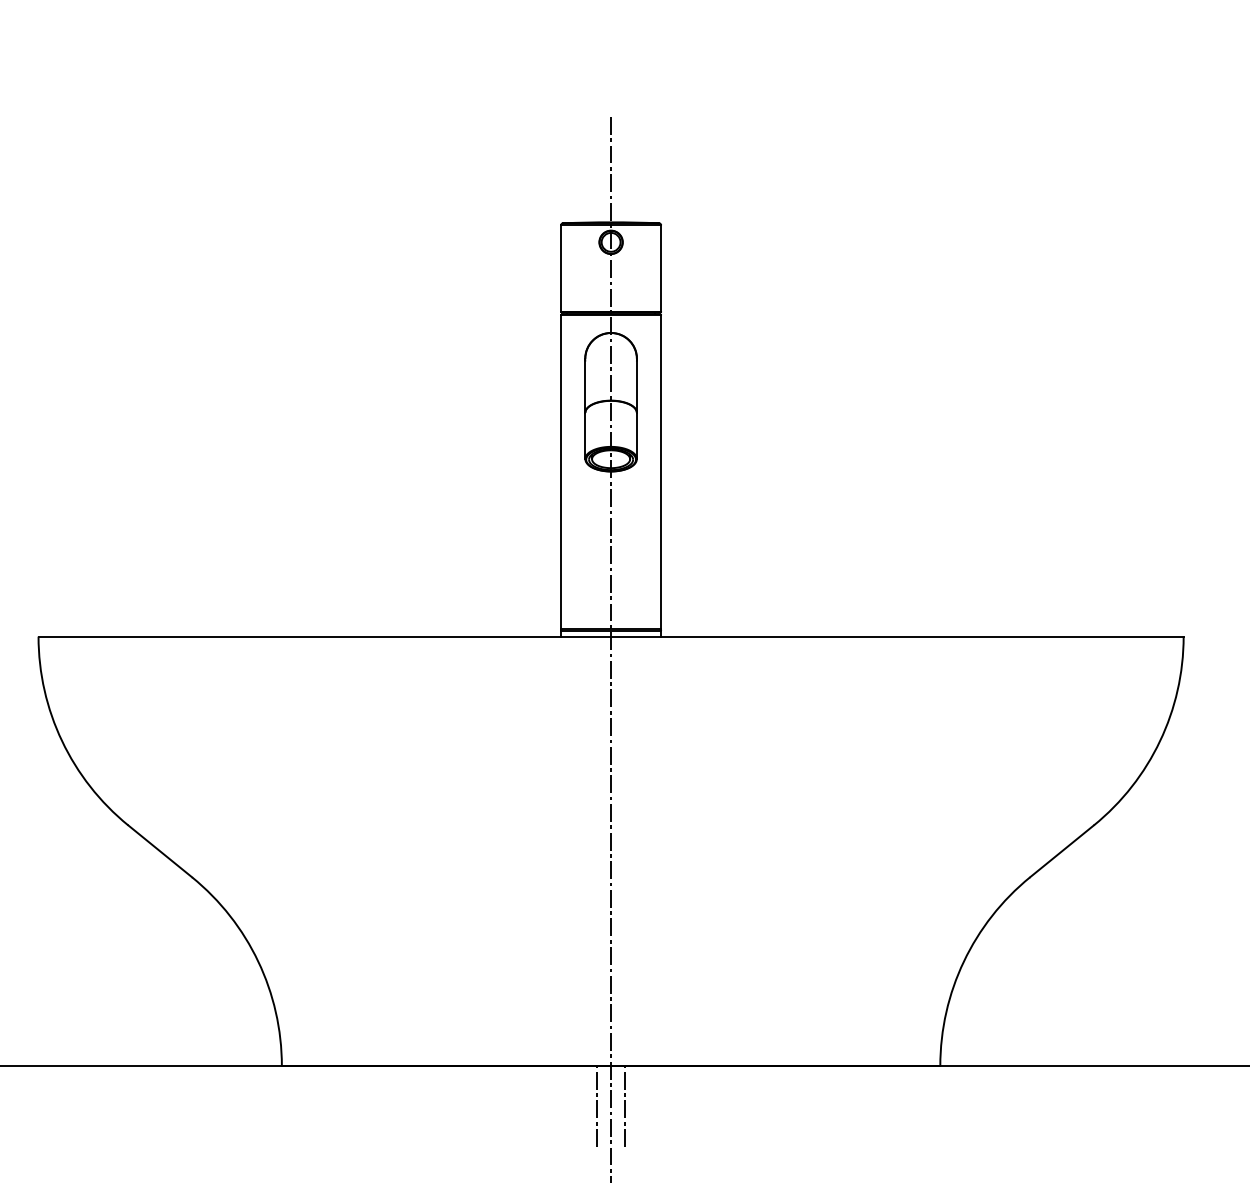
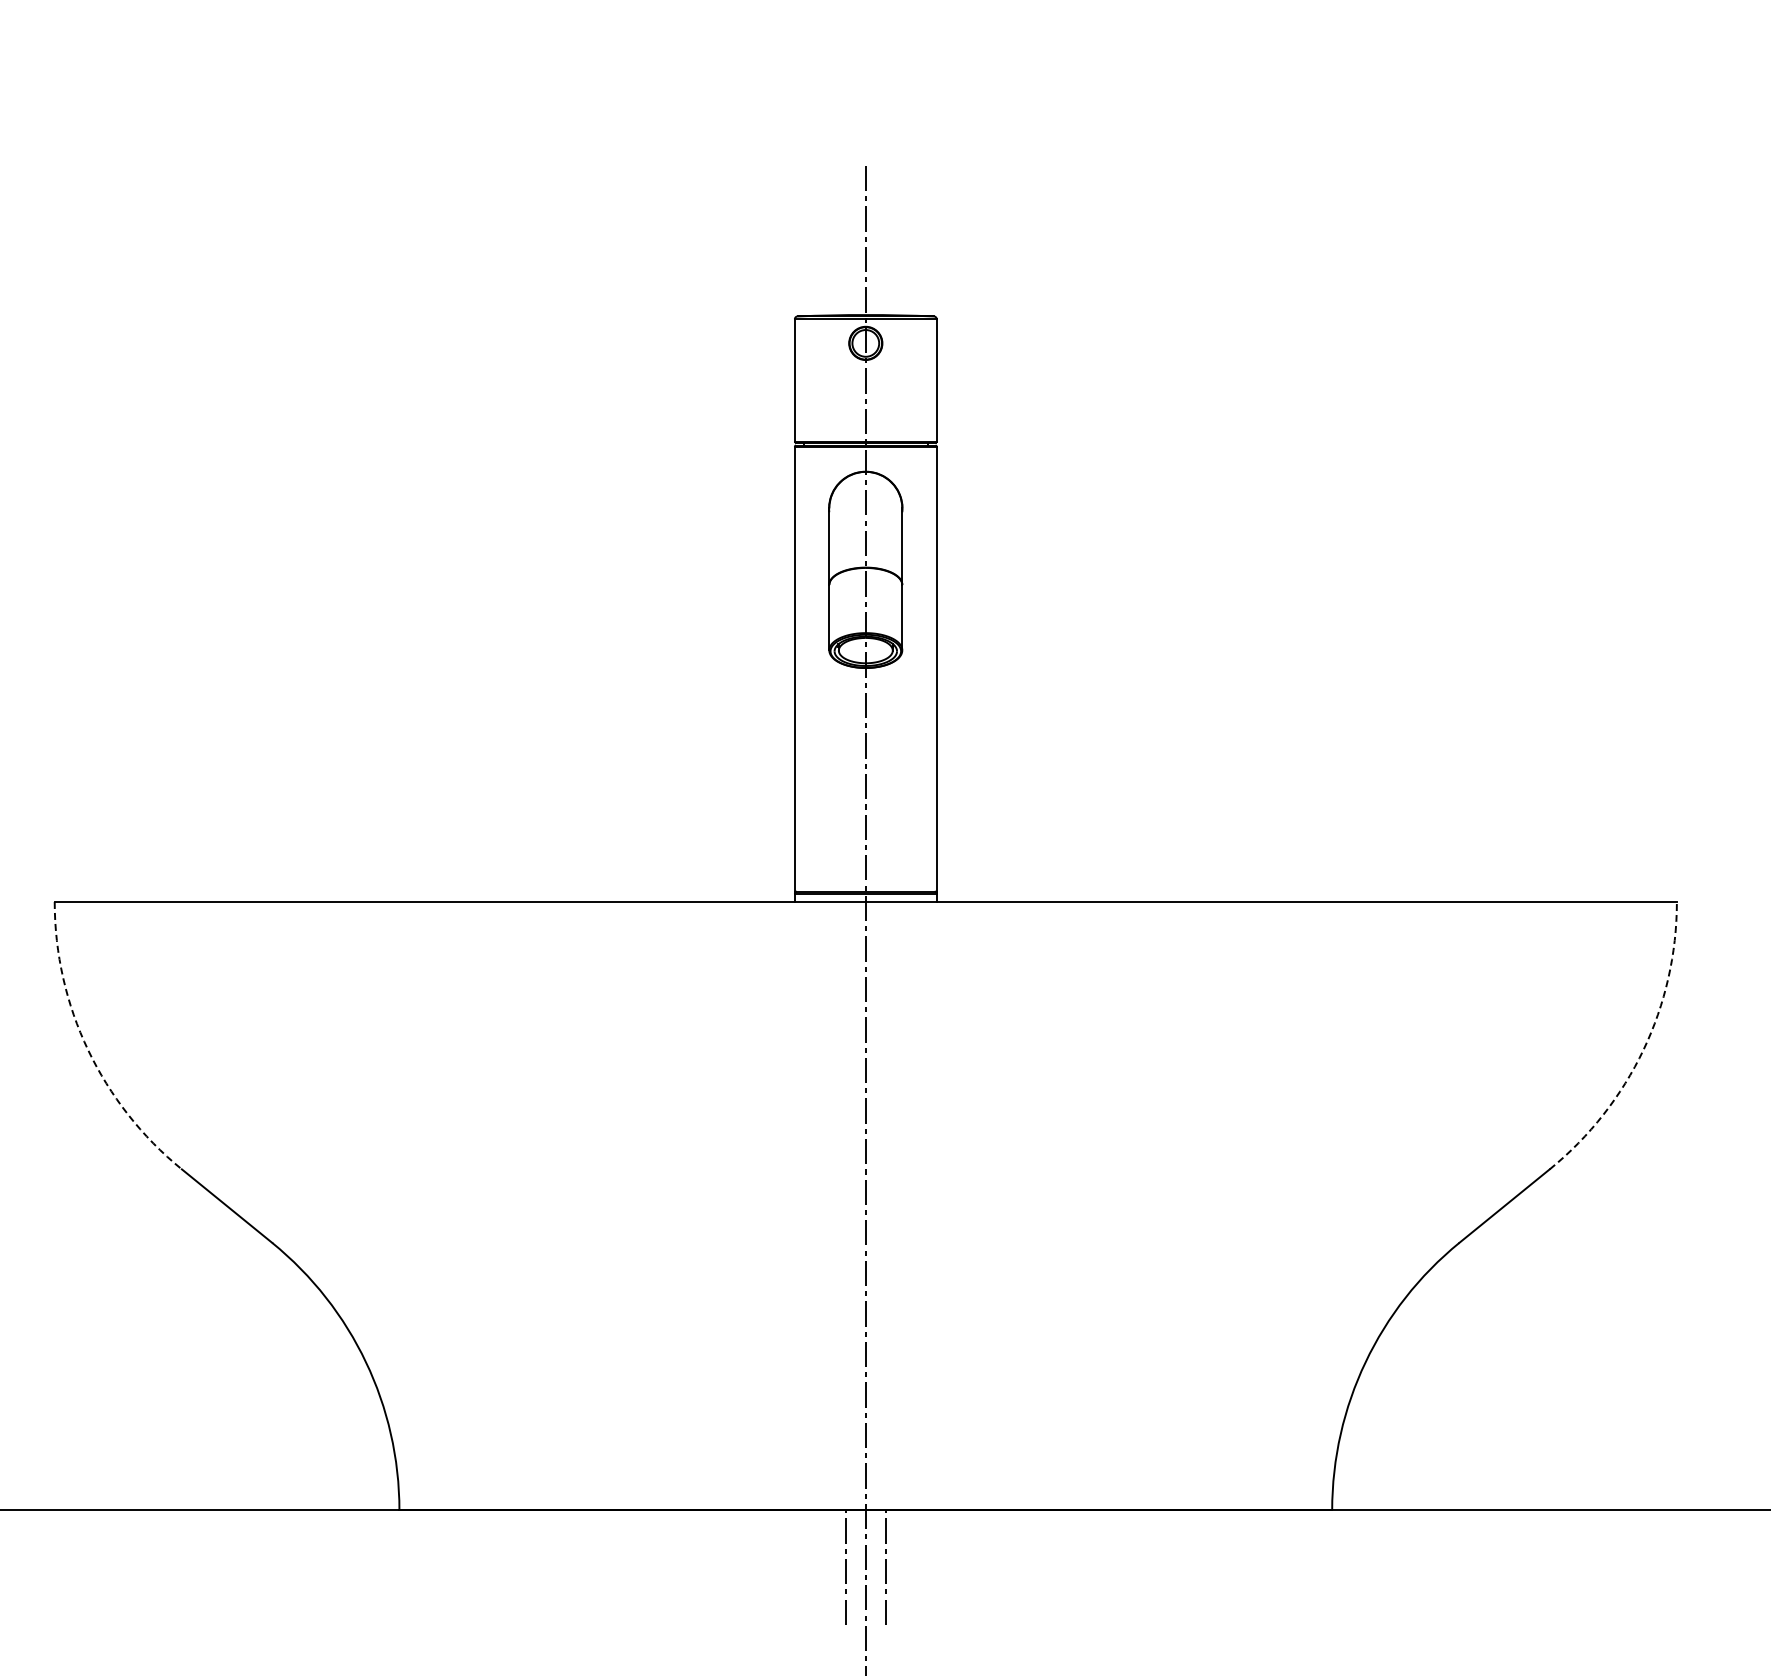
arc: (62, 741) -> (88, 1050), solid -> dashed
arc: (1160, 741) -> (1643, 1050), solid -> dashed

